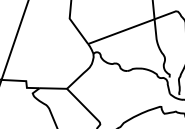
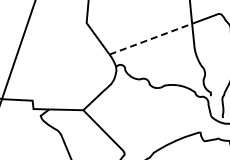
line: (121, 31) -> (151, 39), solid -> dashed

